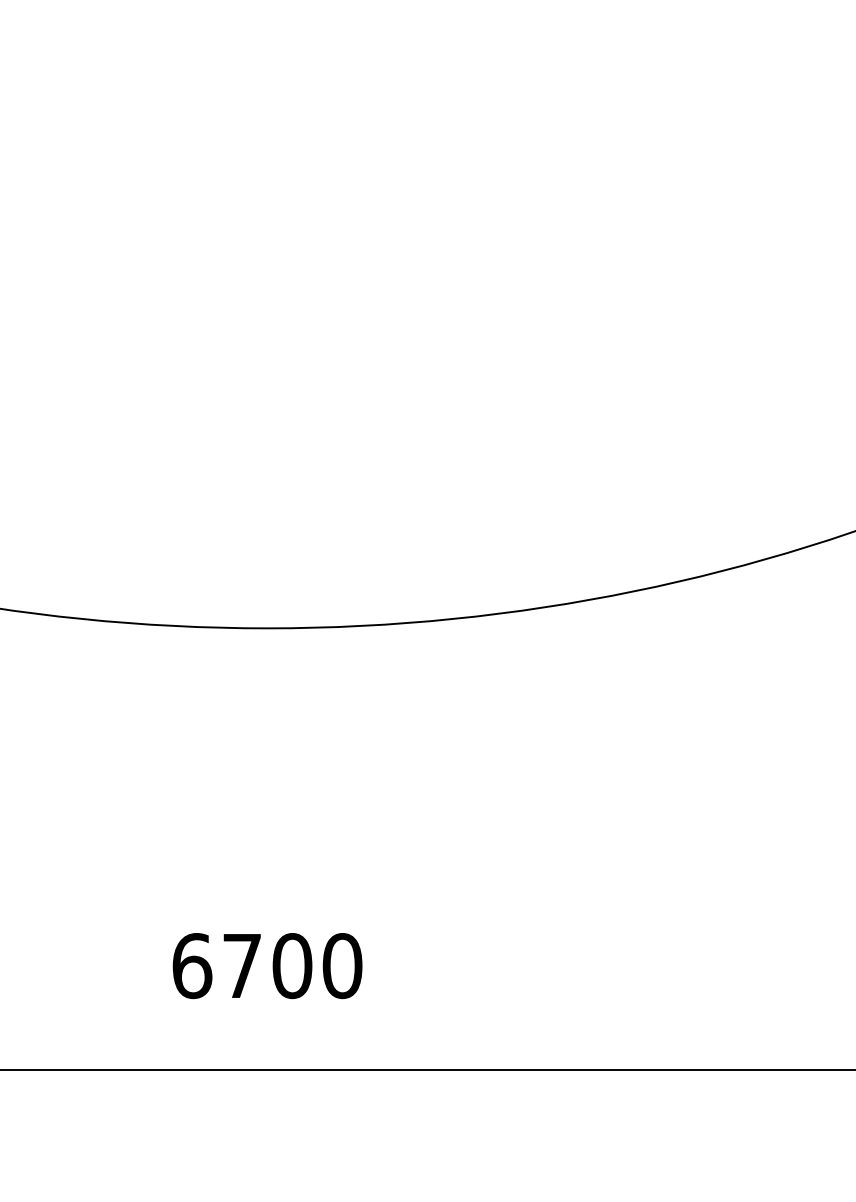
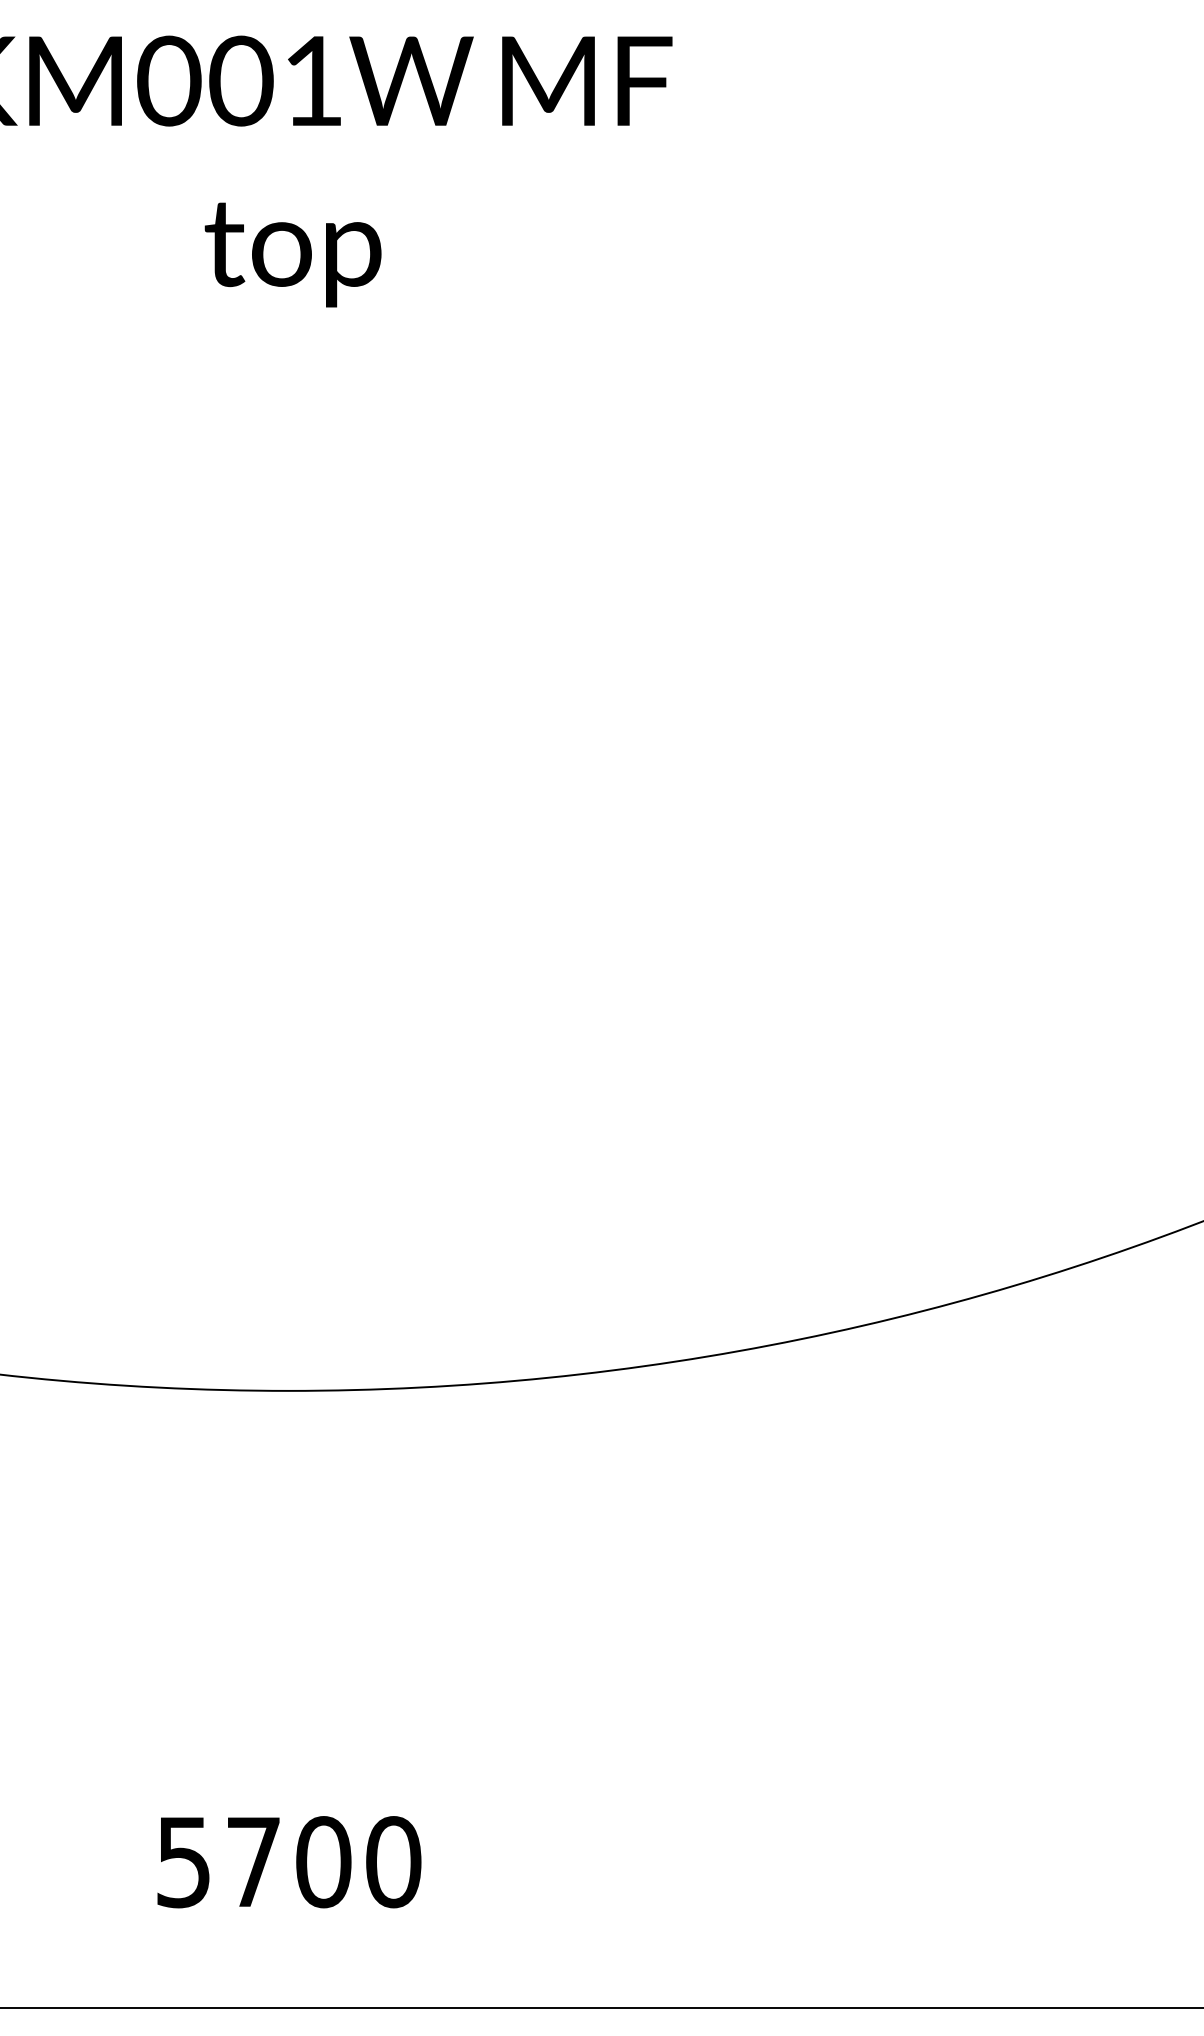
text: (192, 966) -> (184, 1862), 6700 -> 5700

